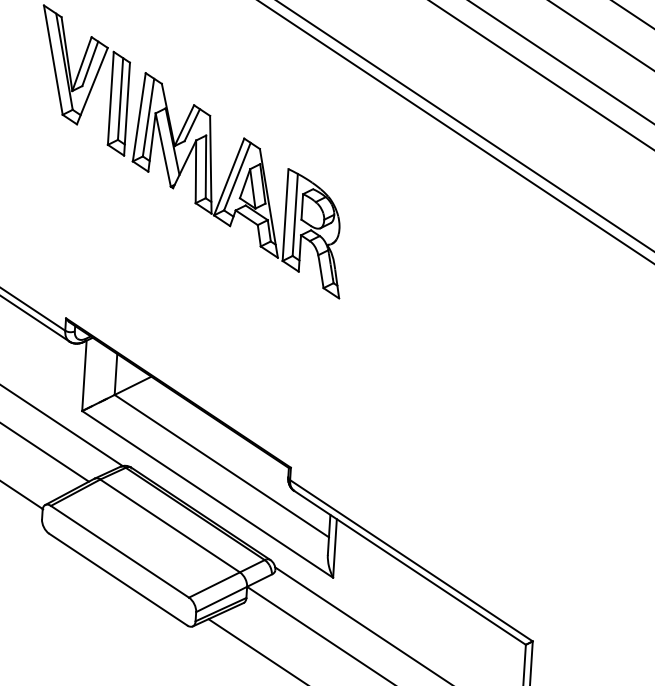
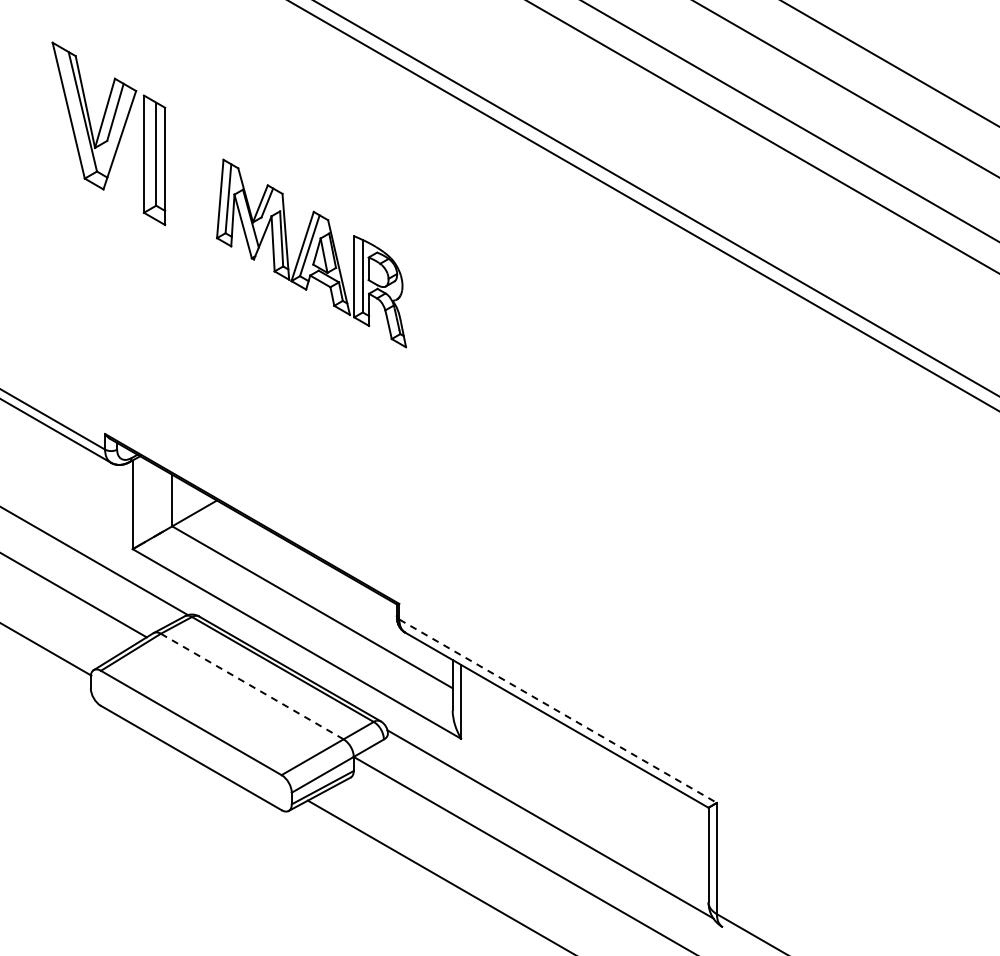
part: (238, 185) -> (311, 253), size x0.7
line: (169, 525) -> (251, 686), solid -> dashed
line: (411, 561) -> (558, 711), solid -> dashed

